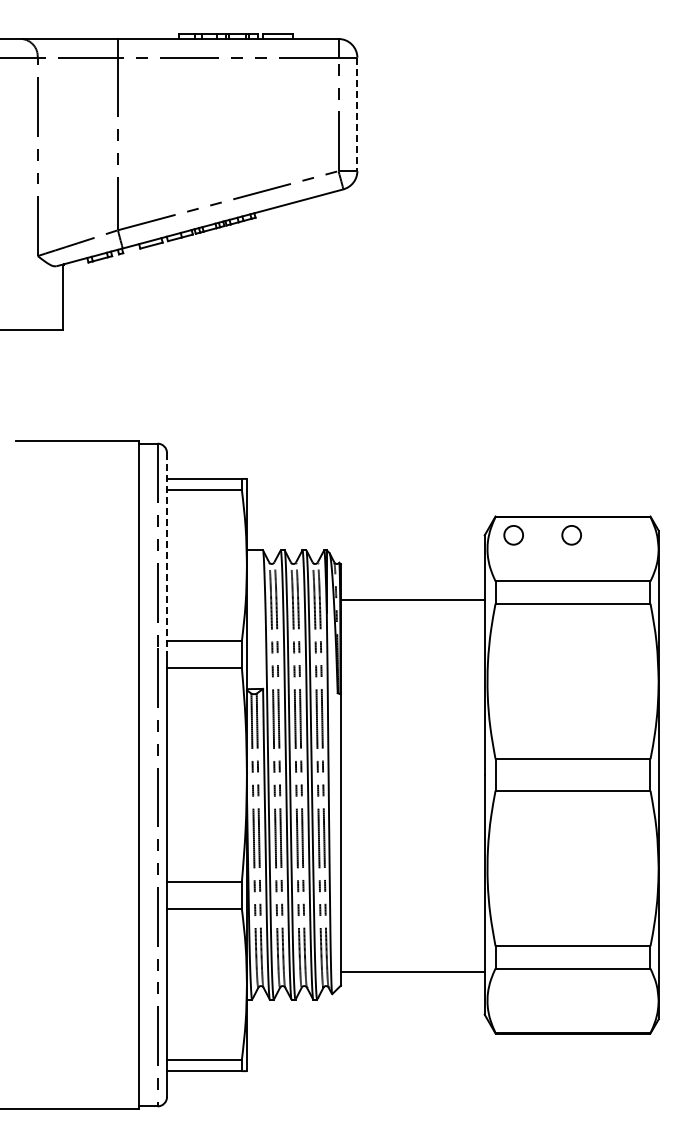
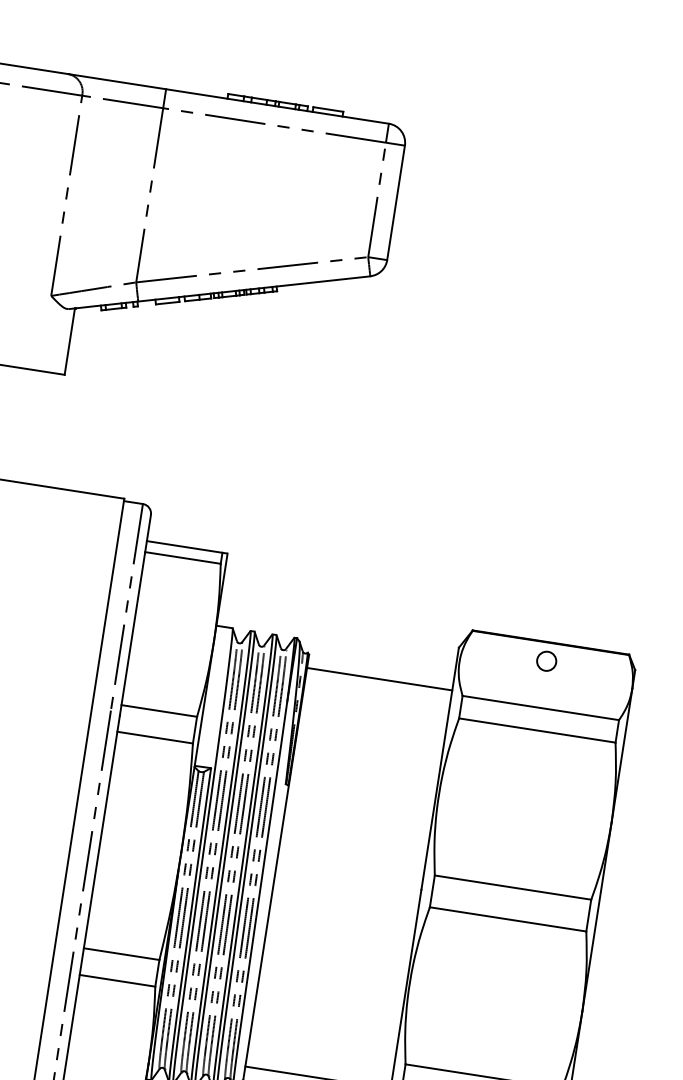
line: (357, 114) -> (396, 202), dashed -> solid
circle: (513, 535) -> (487, 652), removed
line: (167, 552) -> (135, 615), dashed -> solid
line: (412, 599) -> (379, 679), moved

